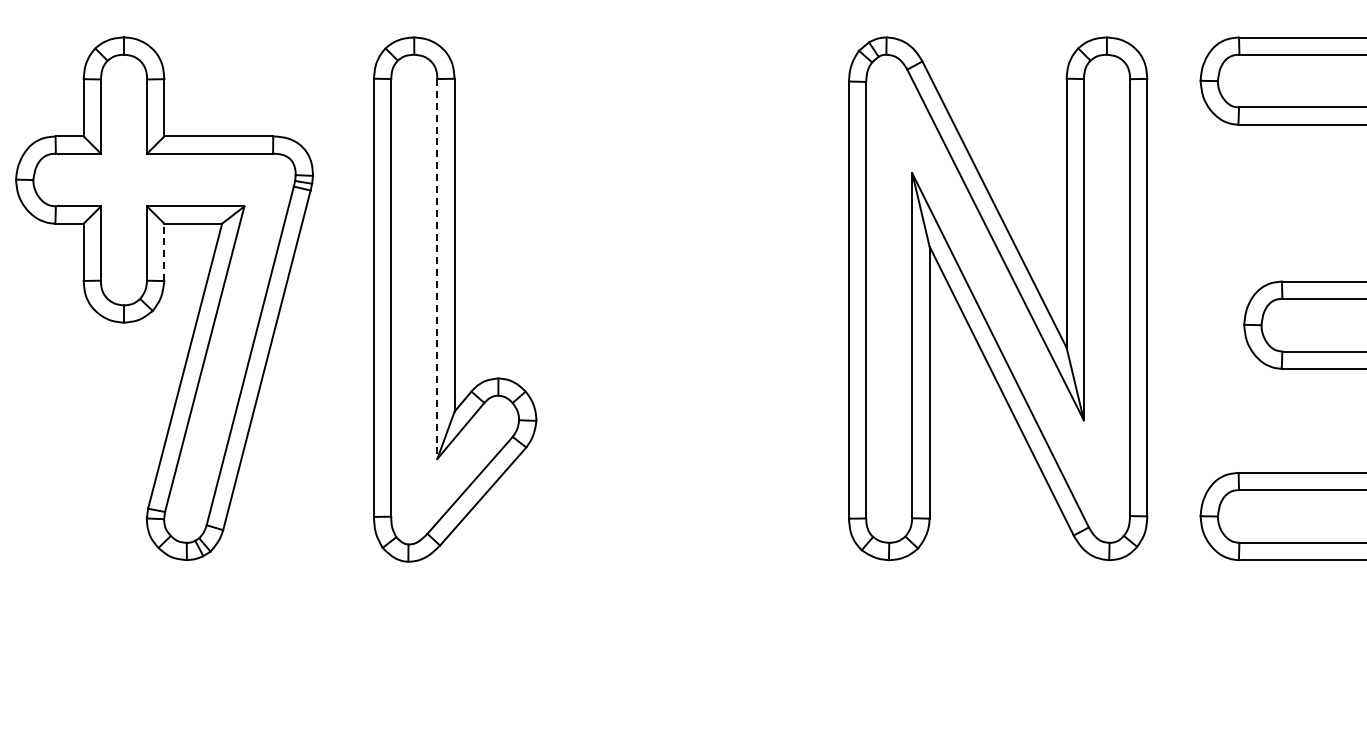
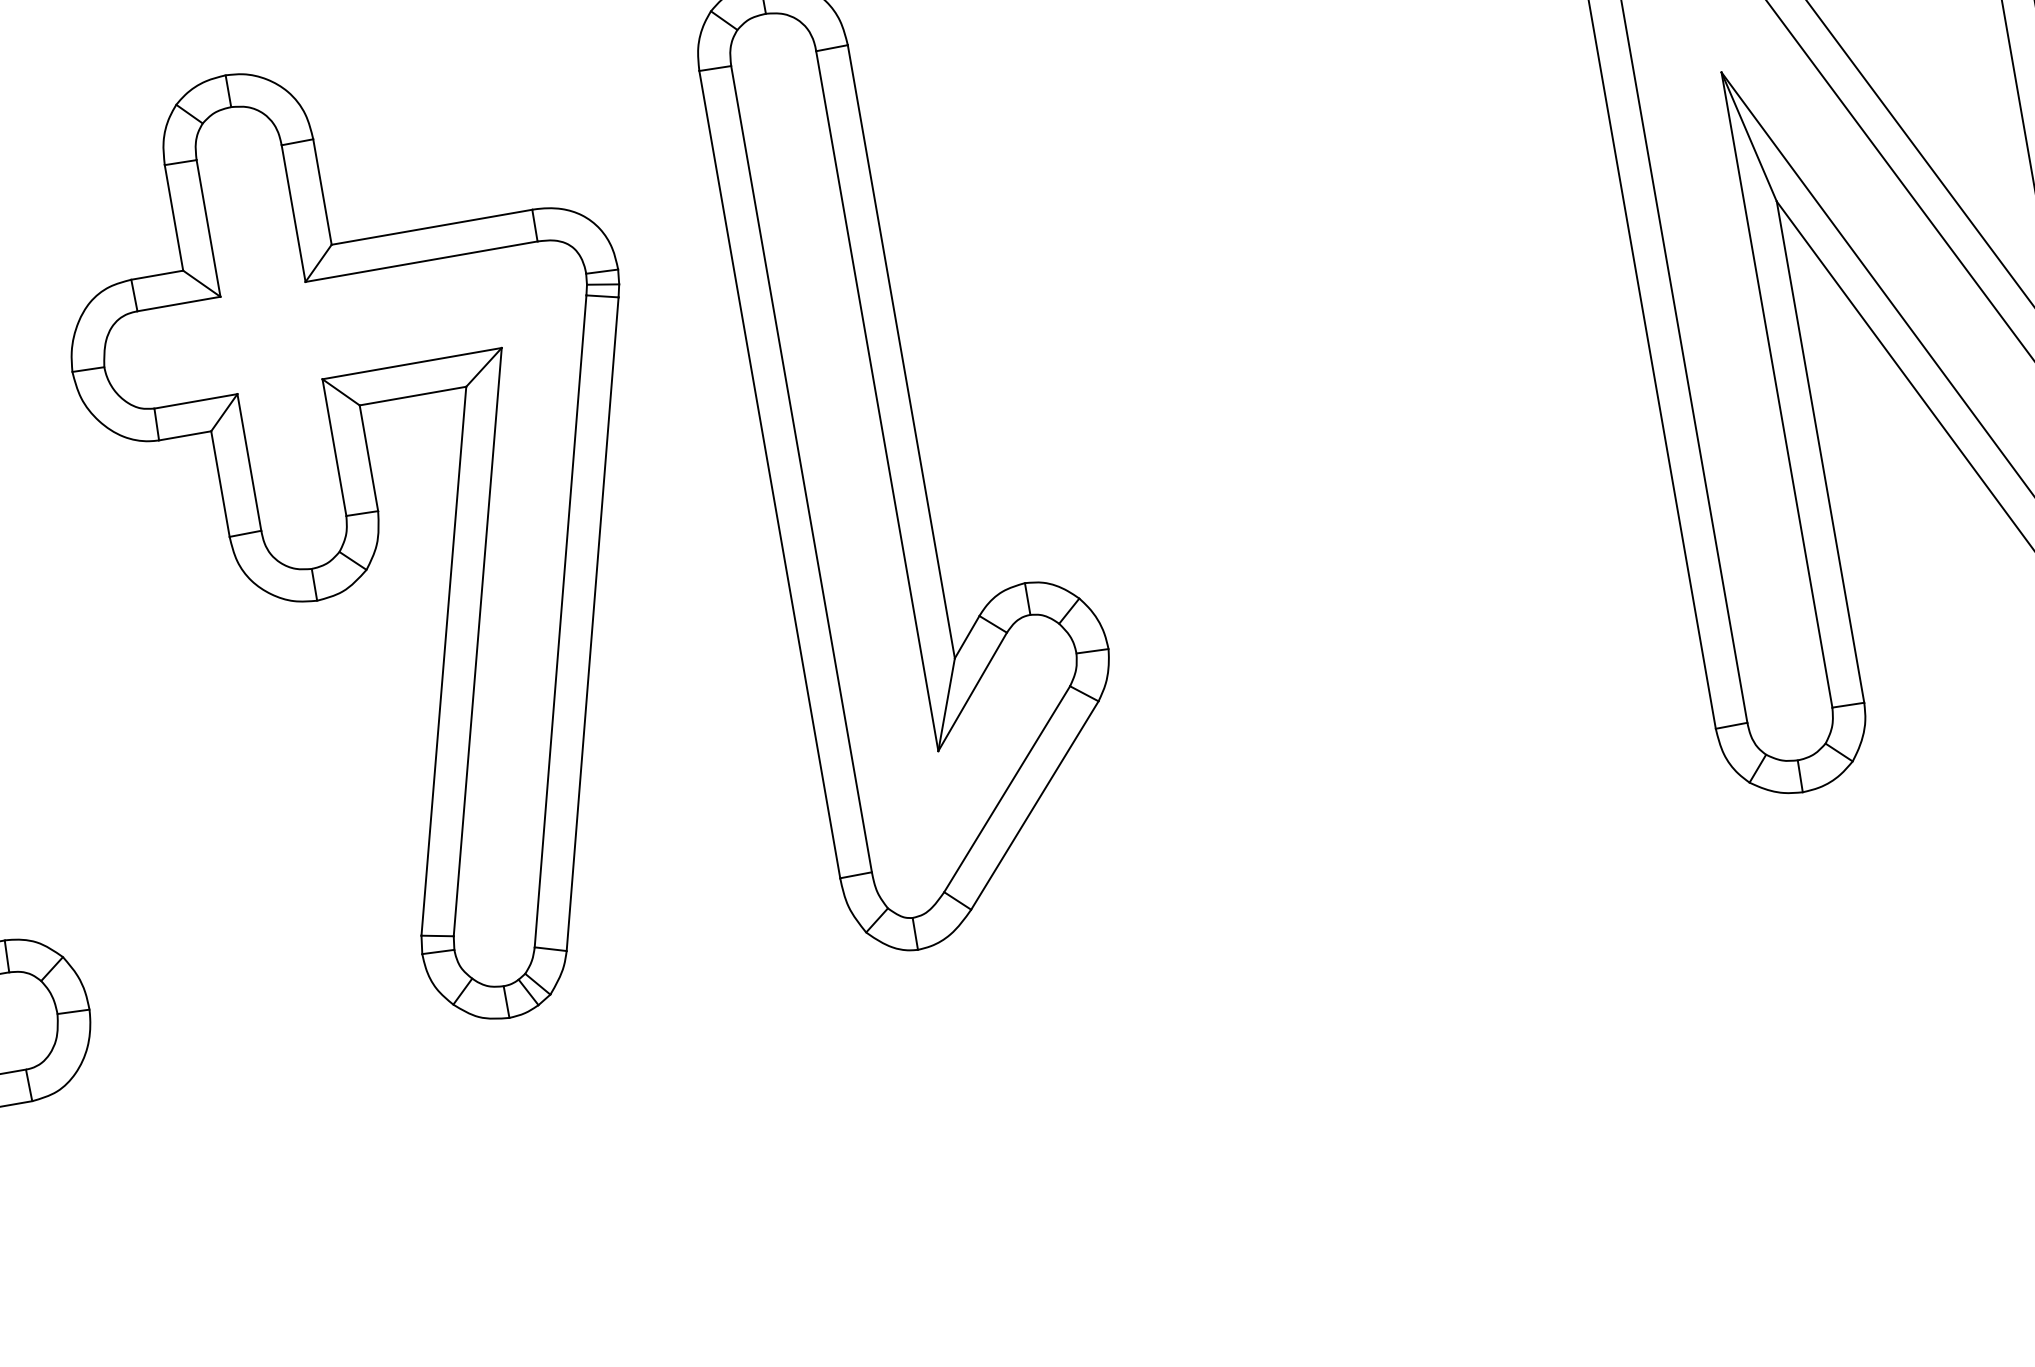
line: (164, 252) -> (369, 458), dashed -> solid
line: (437, 269) -> (877, 401), dashed -> solid

